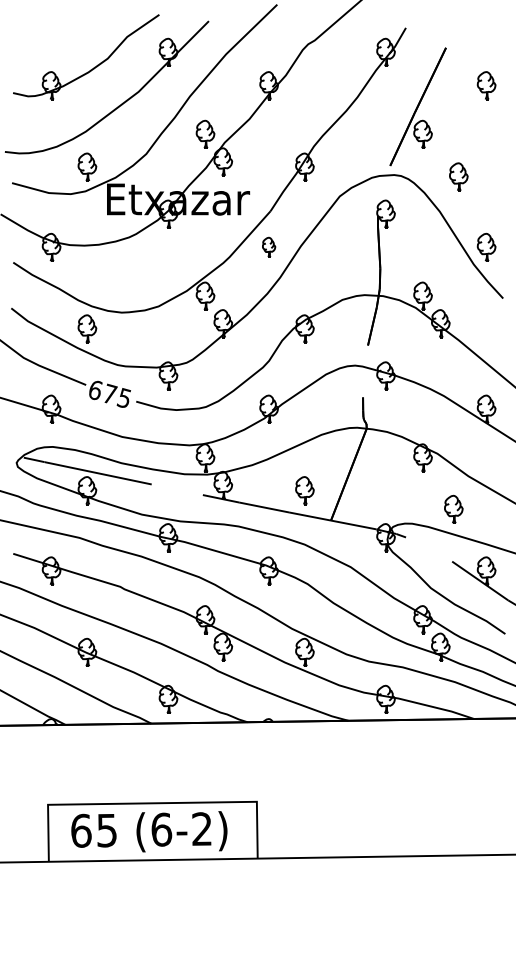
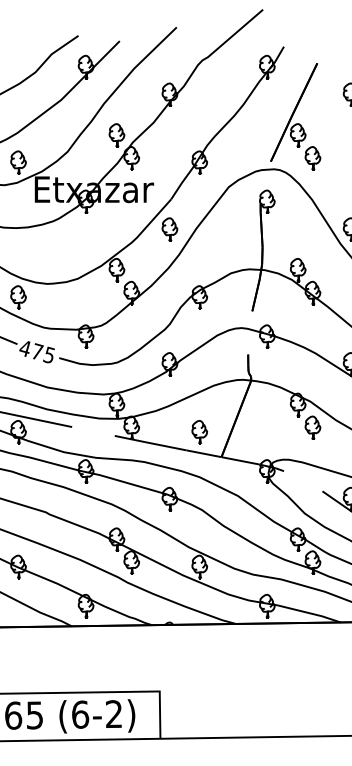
part: (458, 176) -> (312, 158), moved
part: (268, 246) -> (169, 228), size x1.43
text: (95, 390) -> (25, 348), 675 -> 475
part: (453, 508) -> (312, 427), moved

